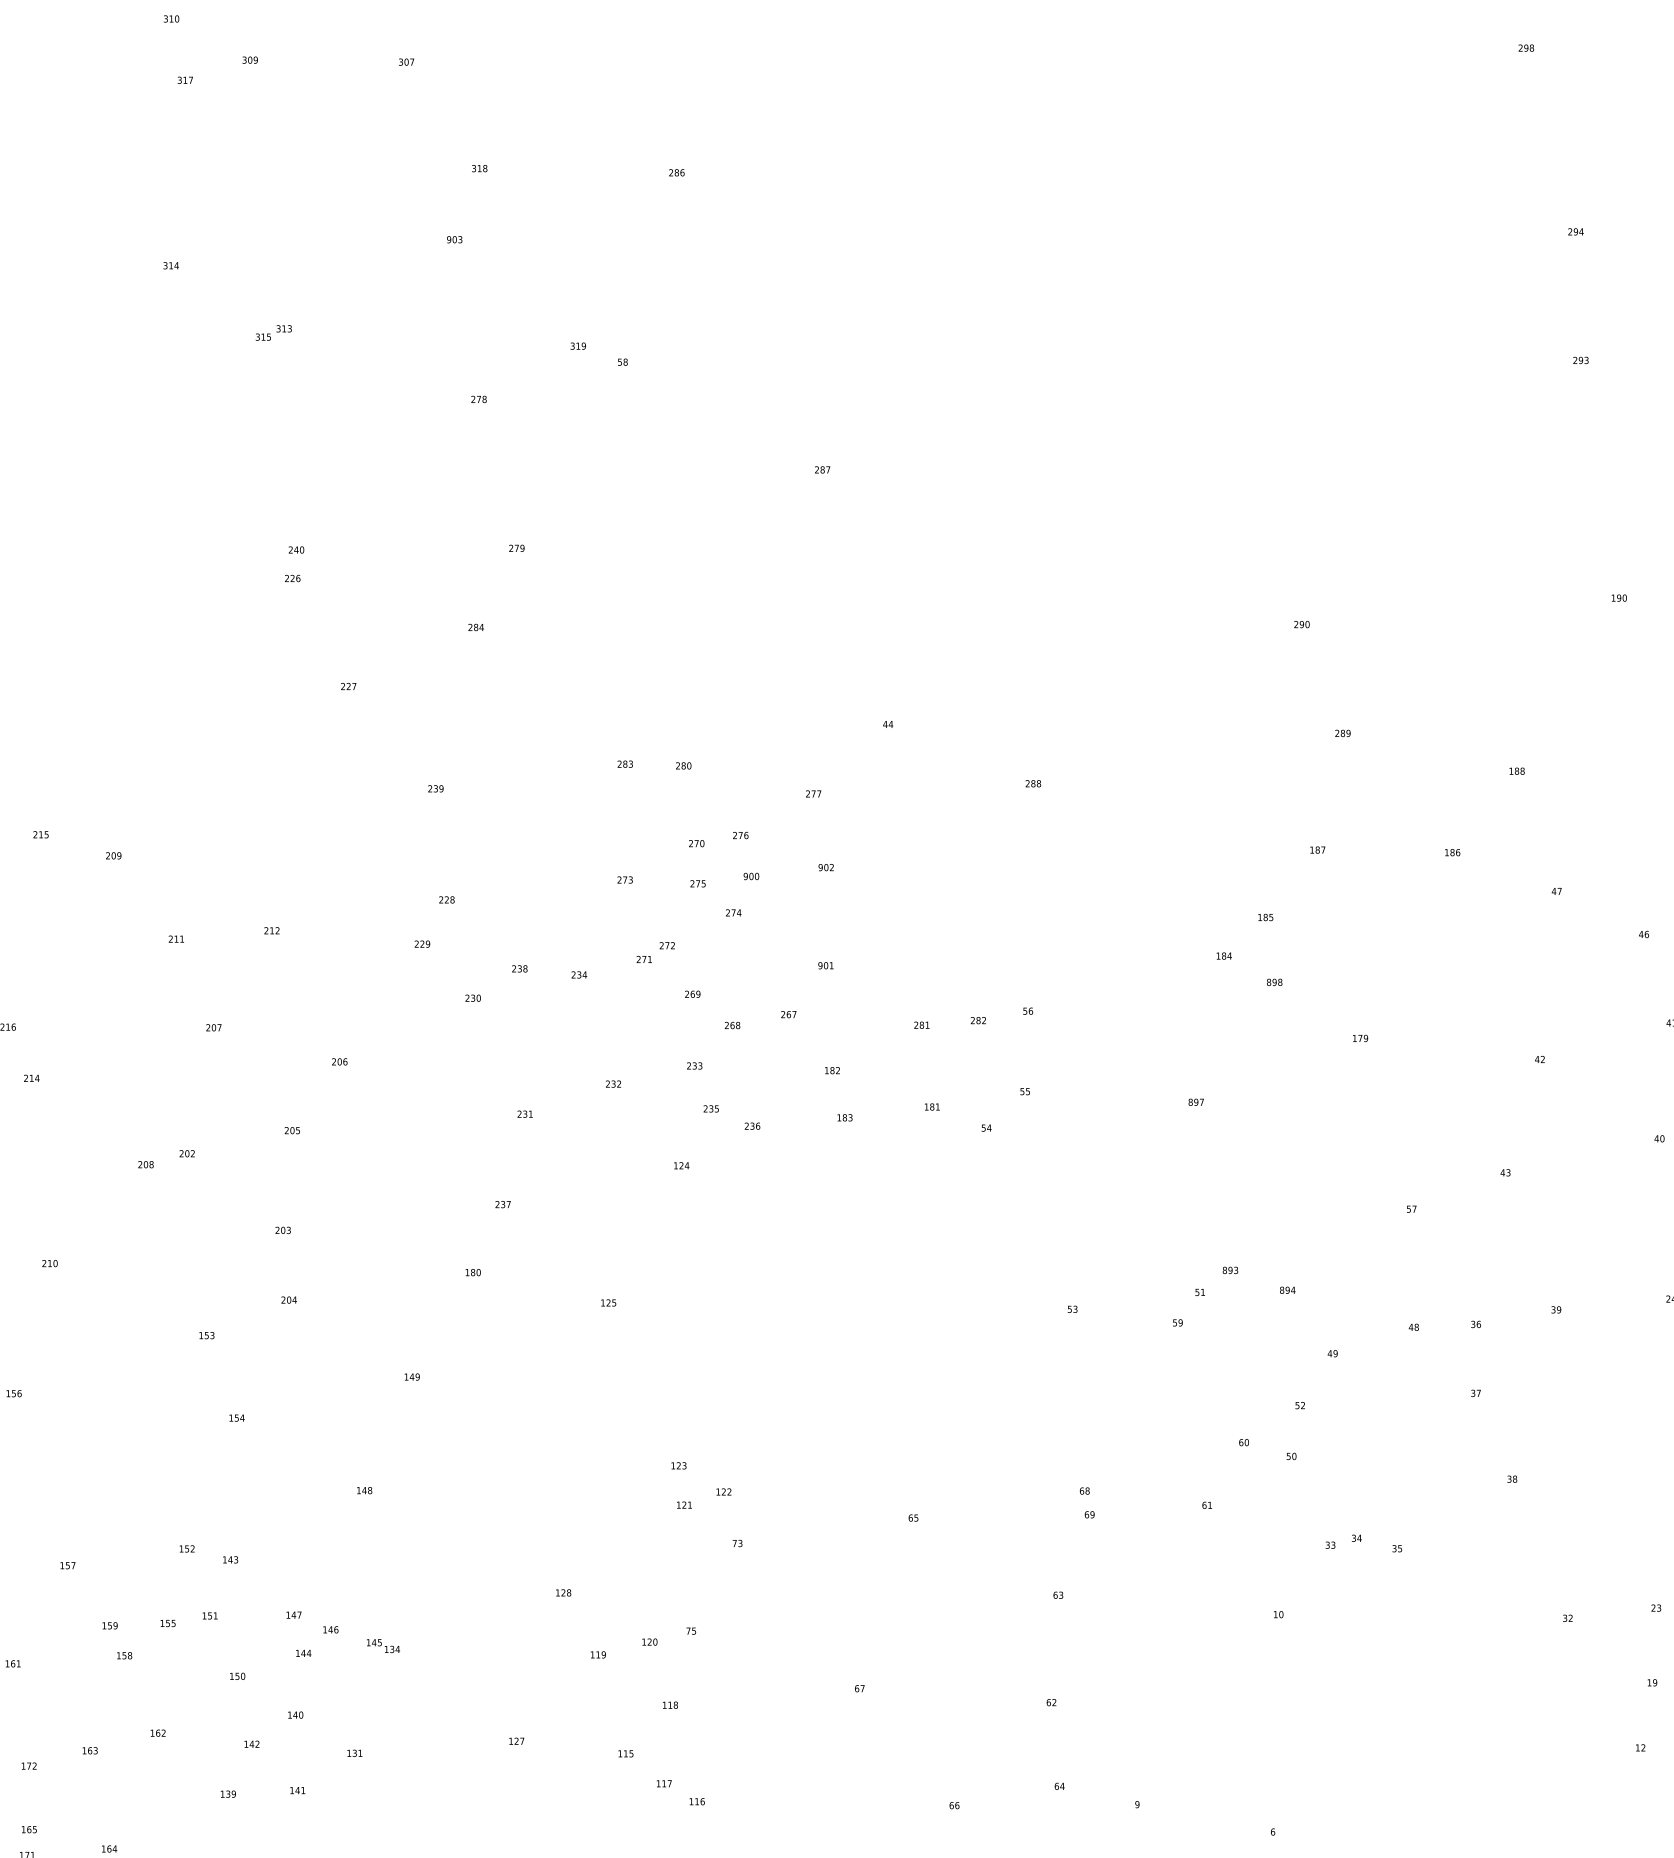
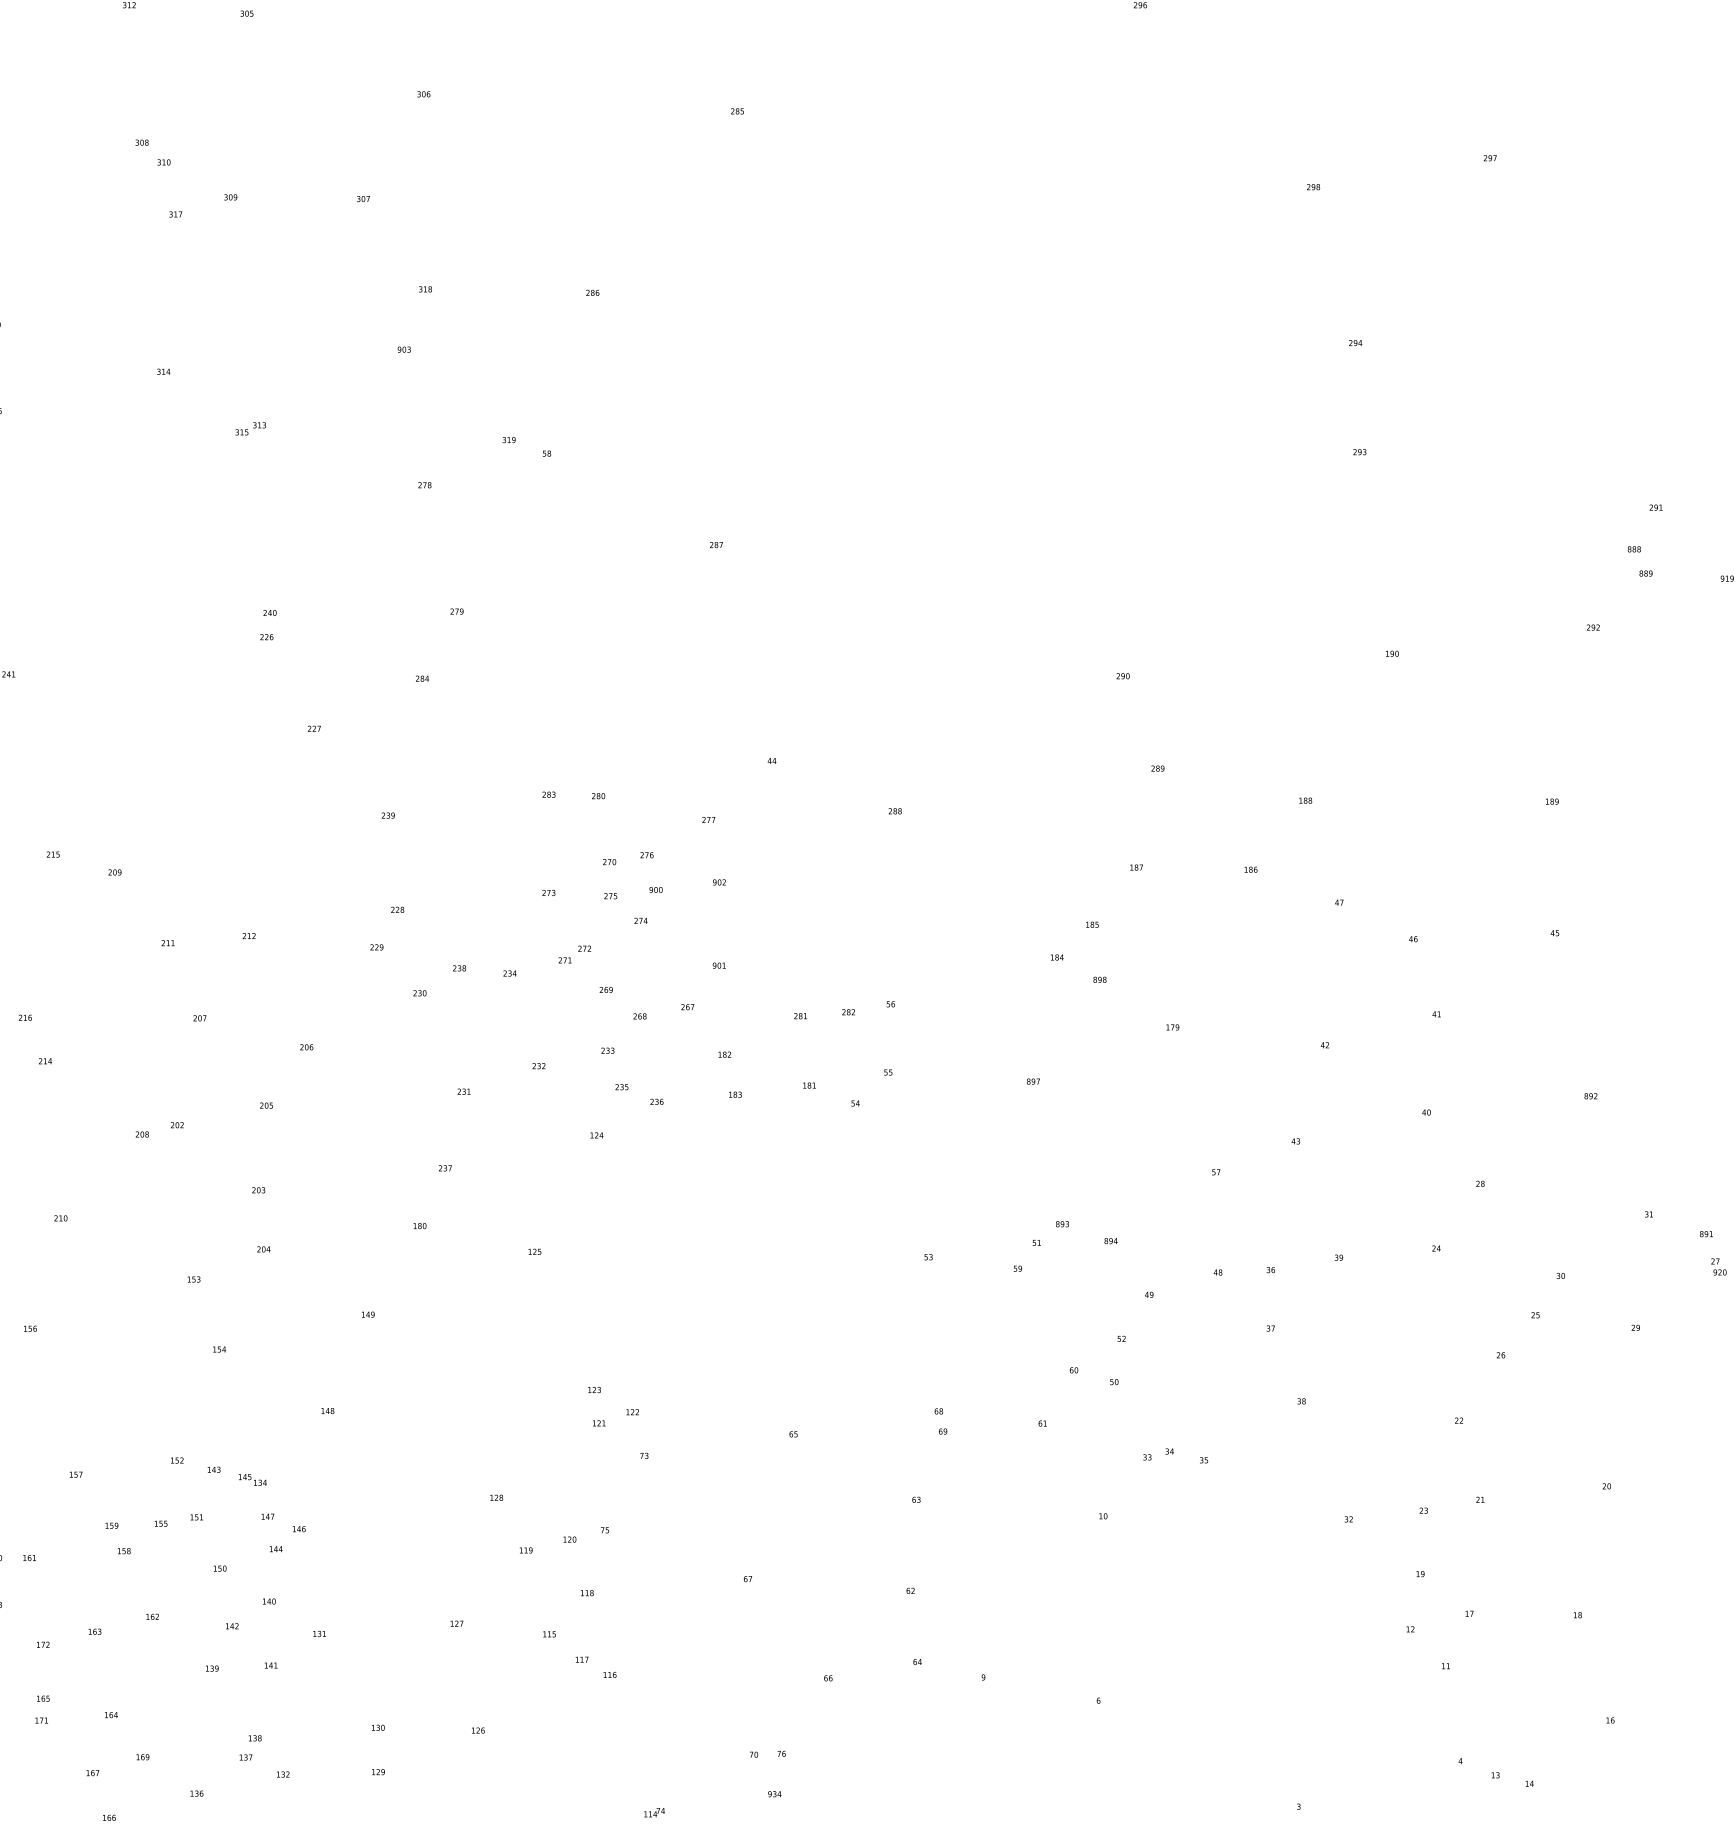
text: (383, 1645) -> (252, 1479), moved

